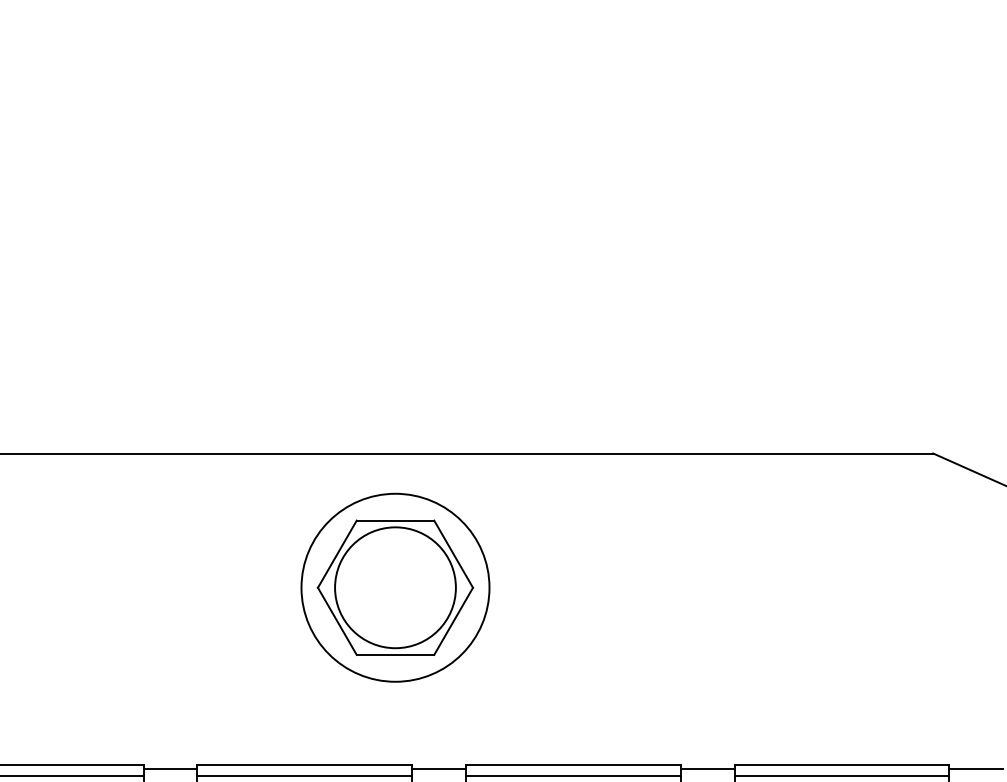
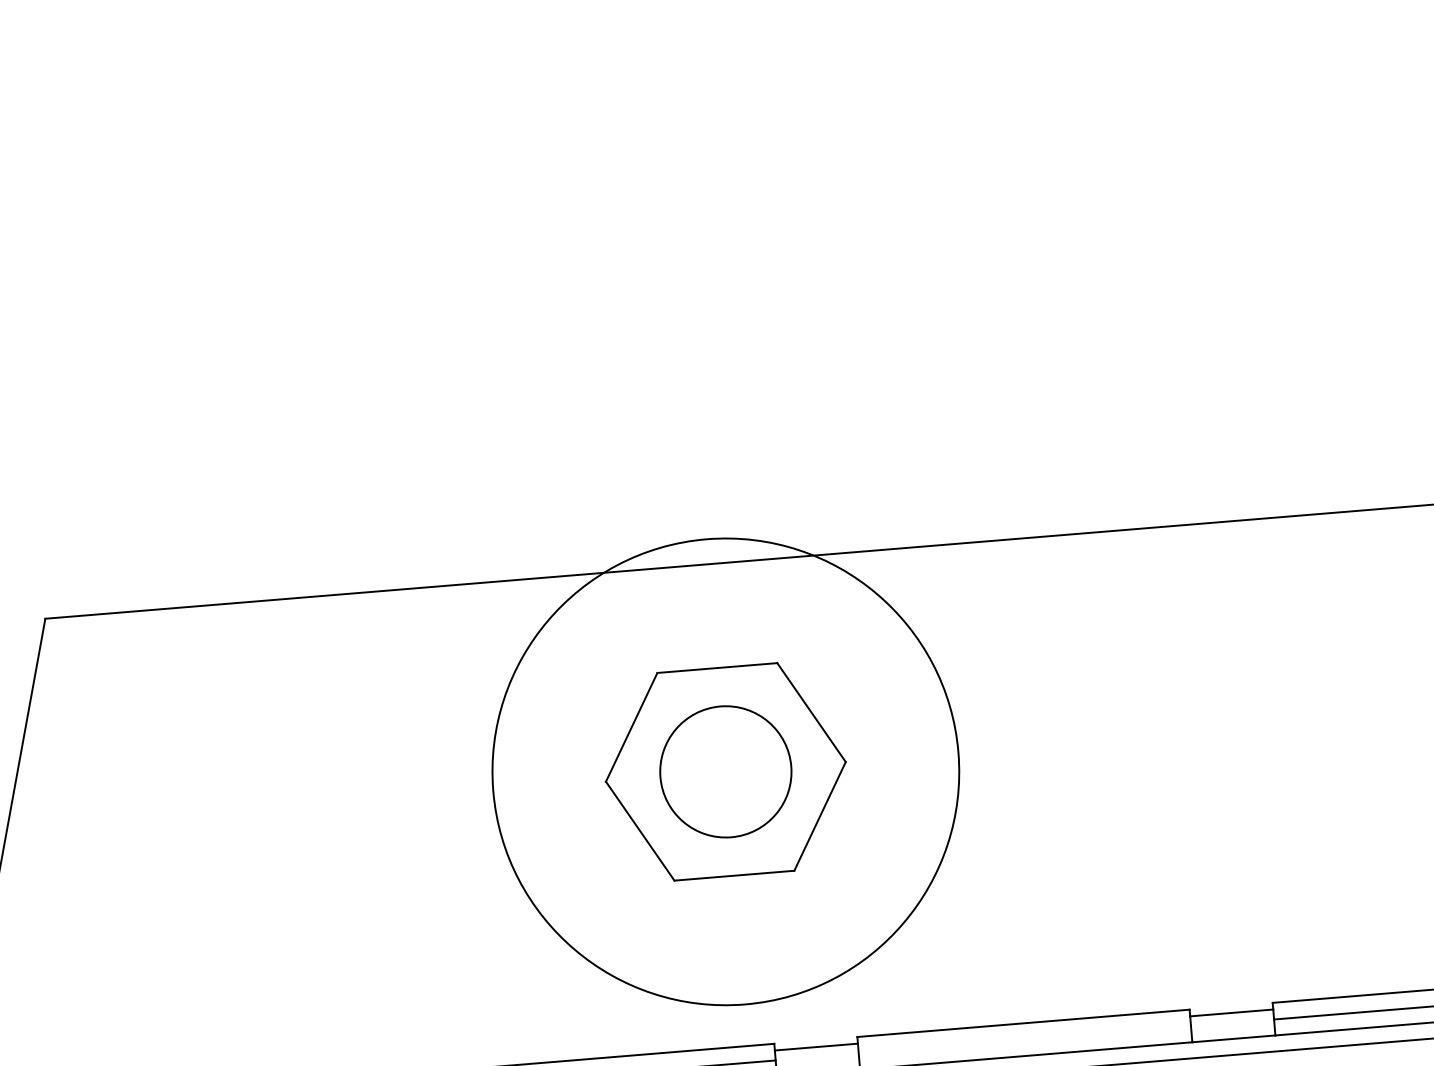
circle: (395, 587) -> (725, 771), size x0.7
circle: (395, 587) -> (725, 771), size x1.6
line: (572, 775) -> (1023, 1039), removed

